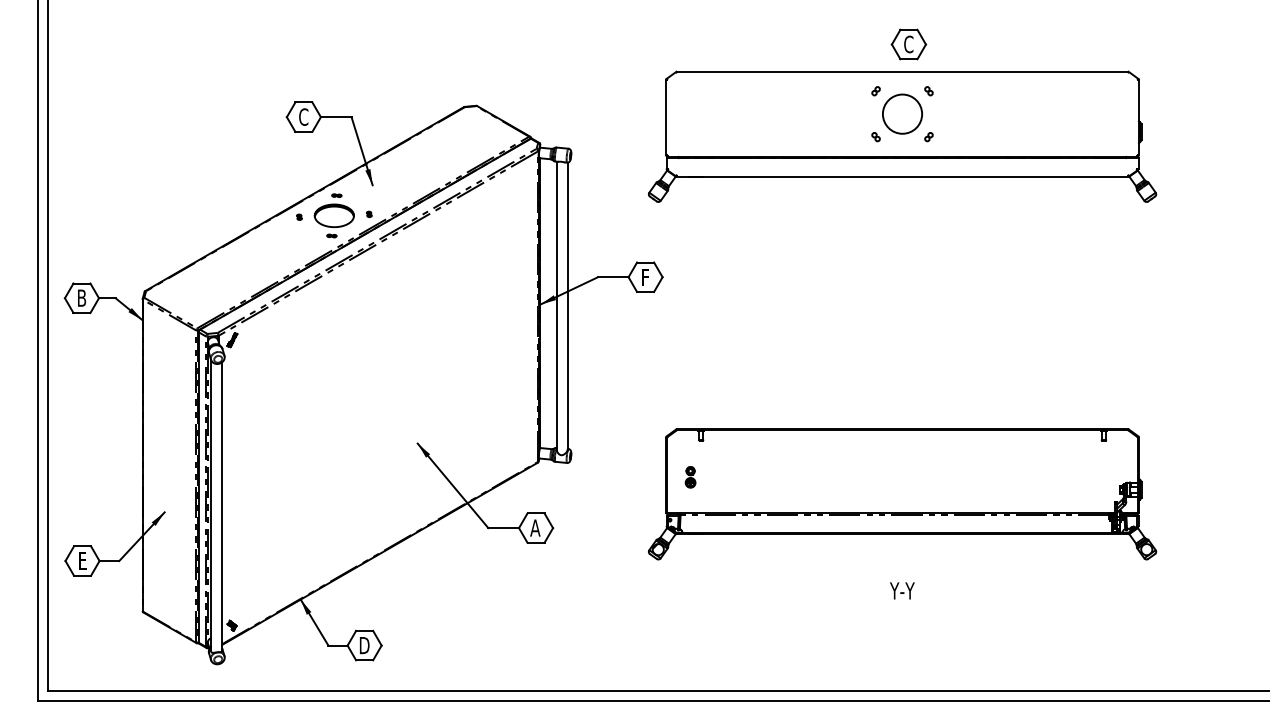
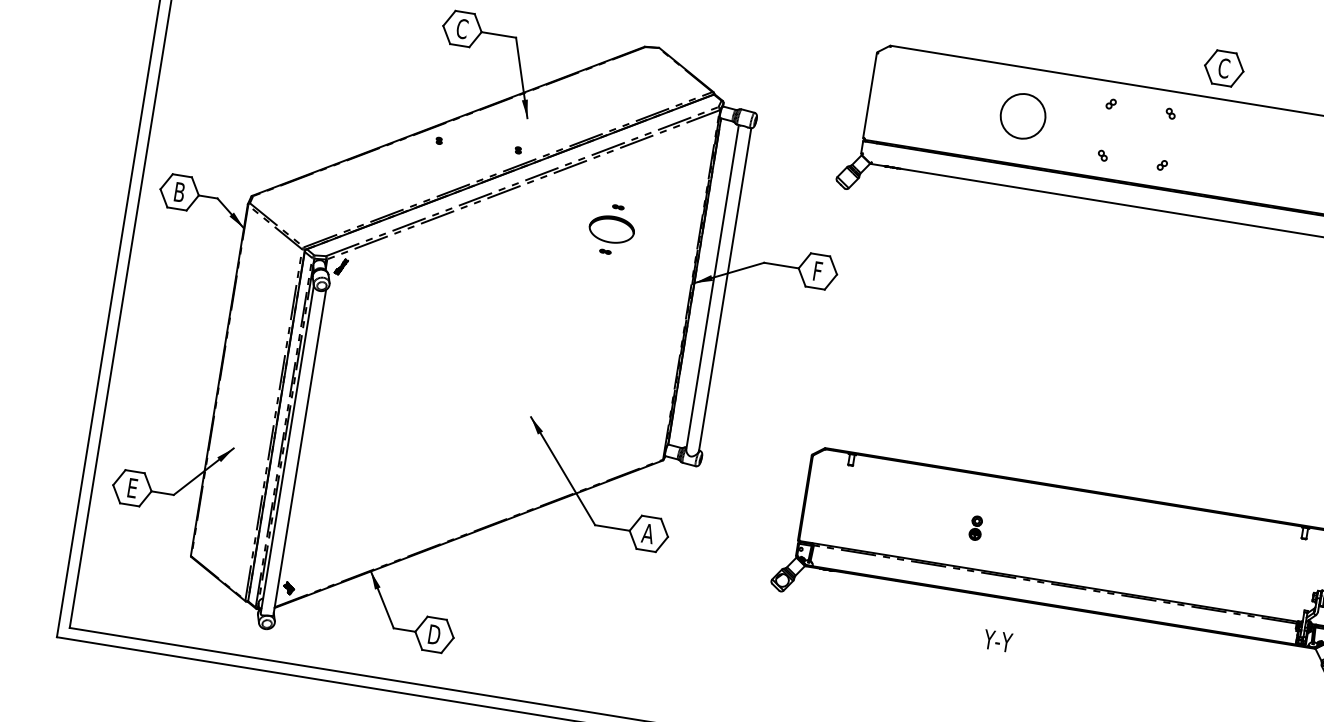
part: (908, 44) -> (1223, 68), moved
circle: (902, 113) -> (1023, 115), moved
part: (333, 215) -> (610, 229), moved
part: (690, 477) -> (975, 528), moved
text: (902, 590) -> (998, 640), moved

